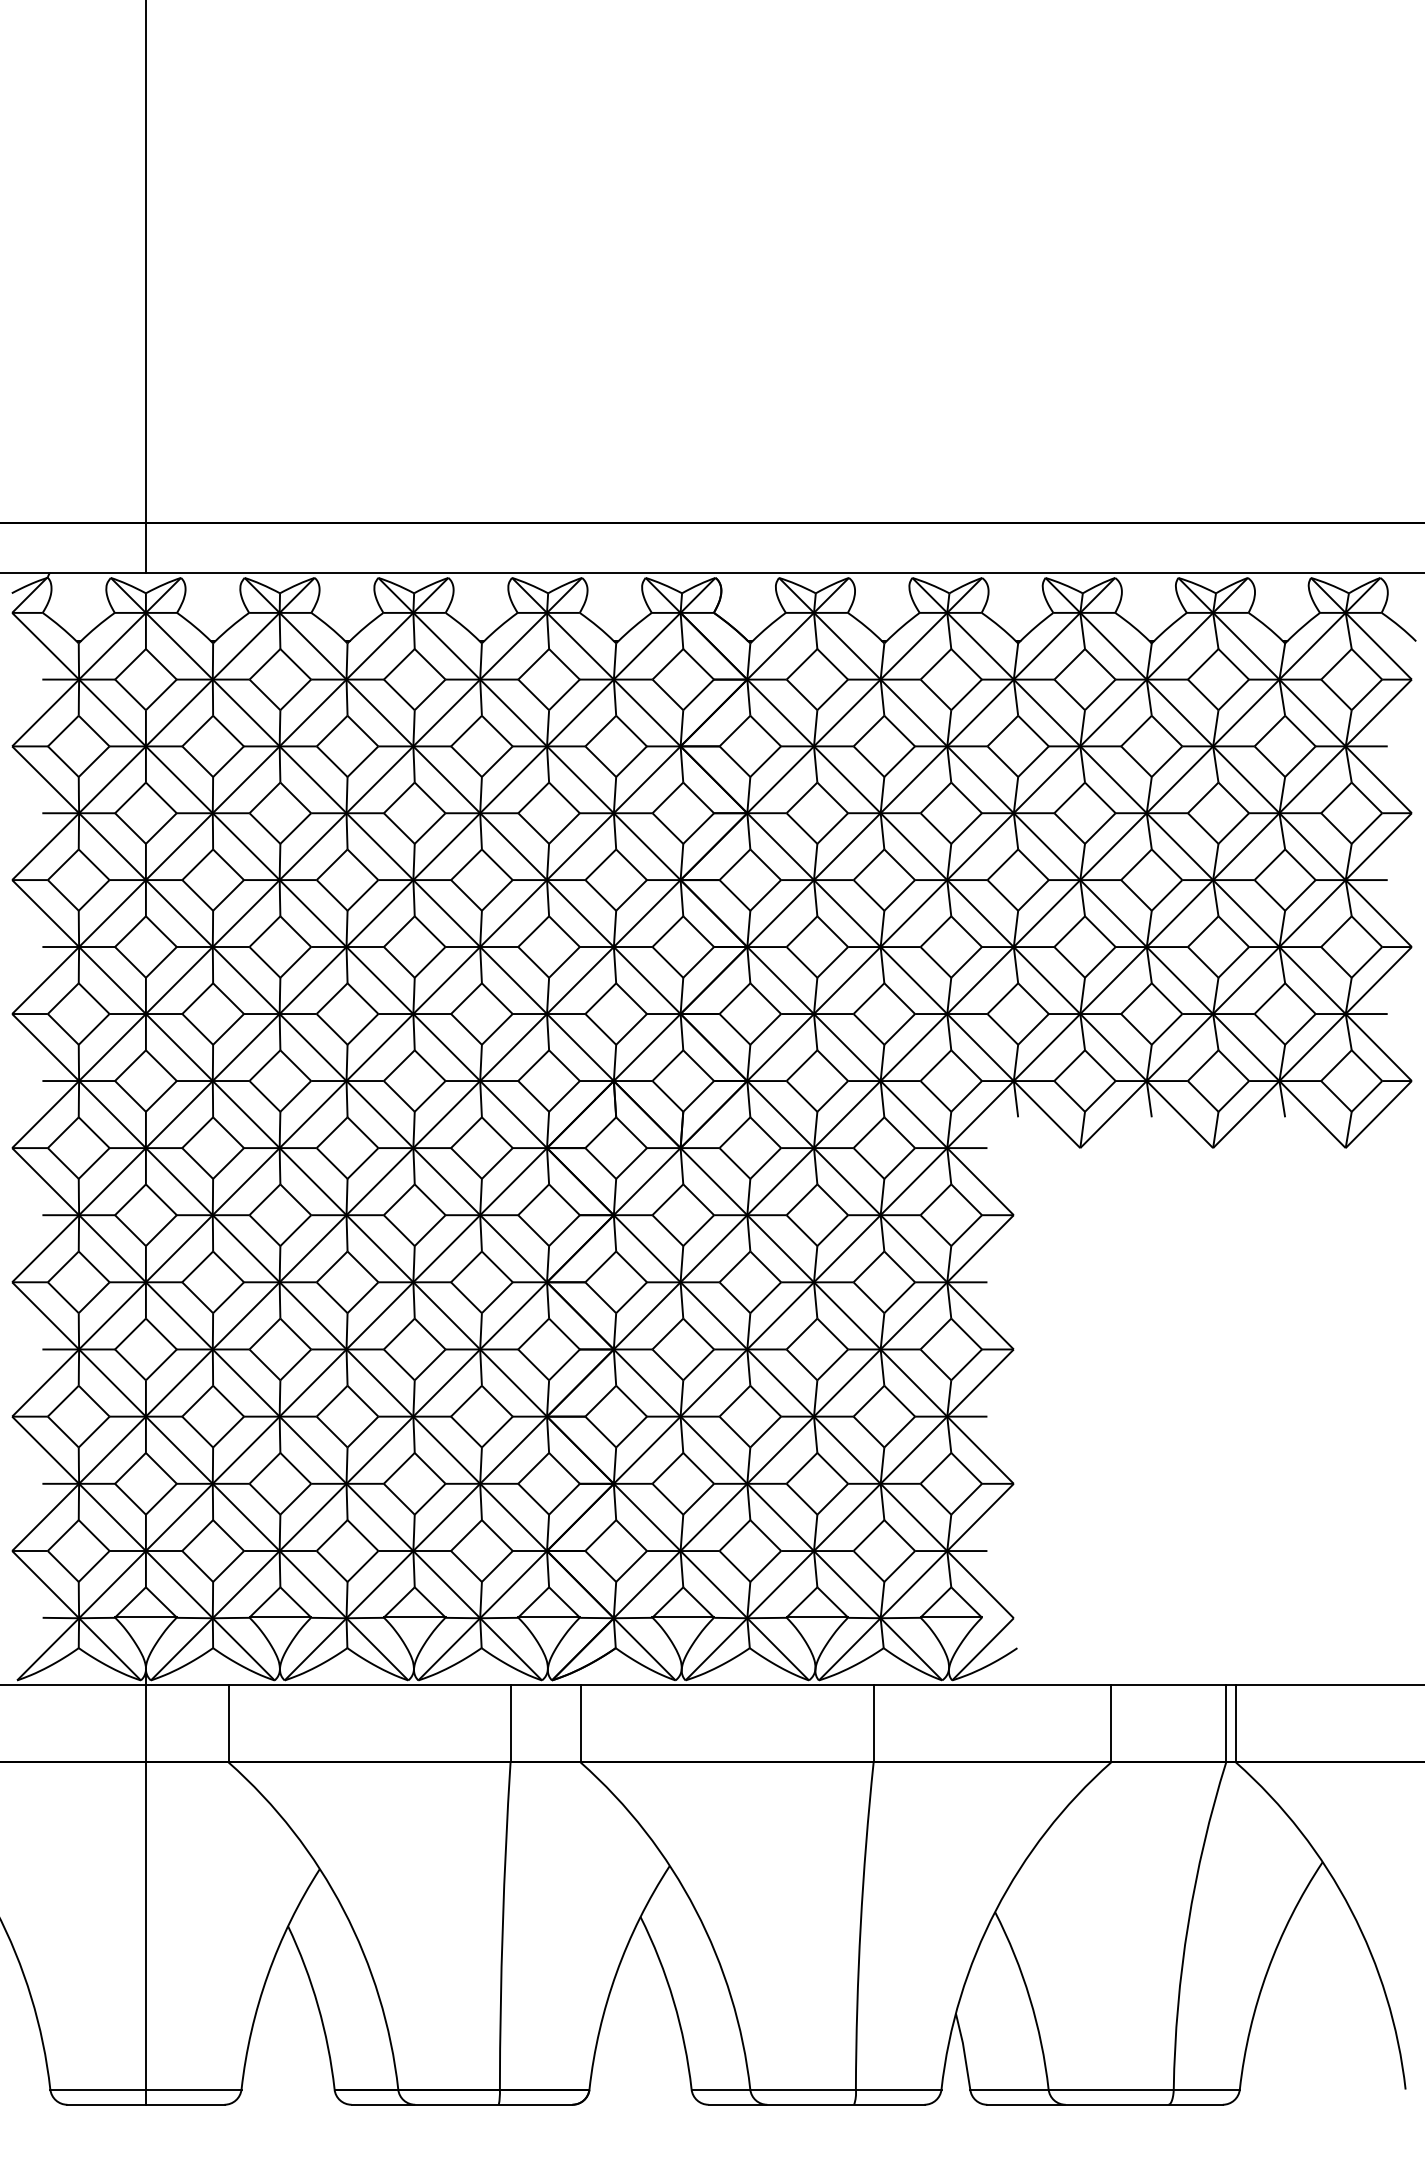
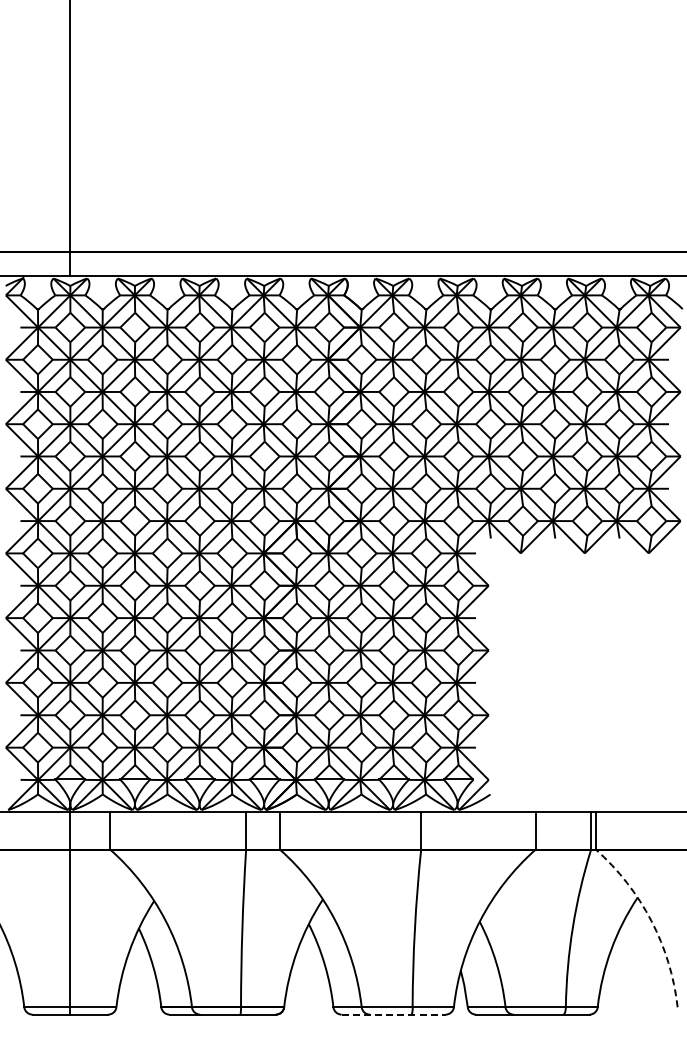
arc: (1351, 1909) -> (651, 920), solid -> dashed
line: (818, 2104) -> (394, 1014), solid -> dashed

